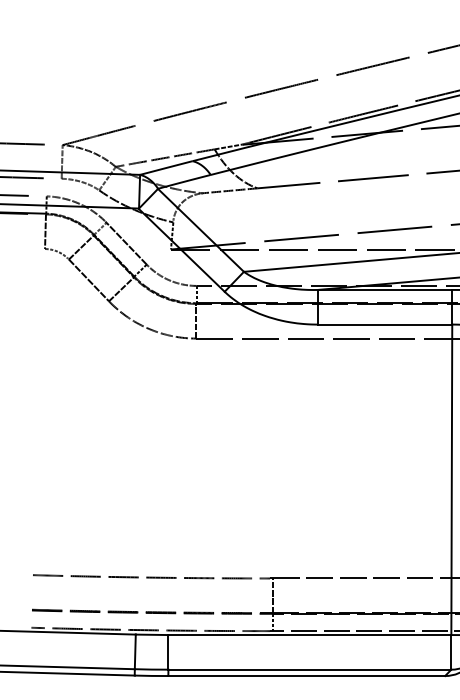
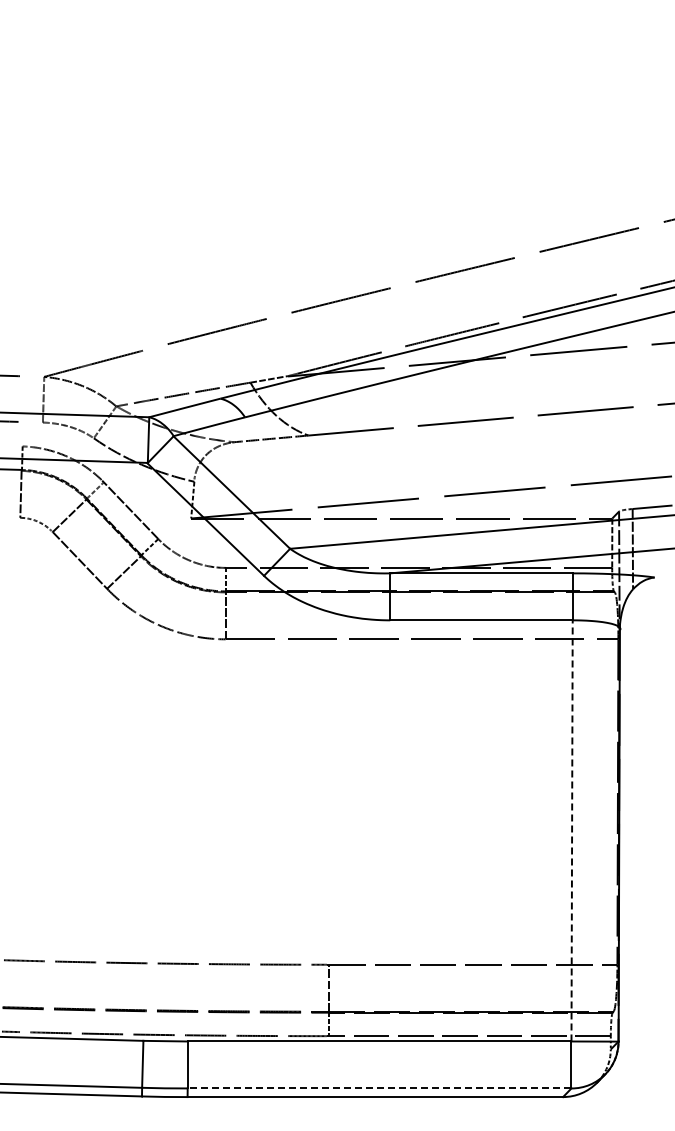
line: (452, 479) -> (572, 830), solid -> dashed
line: (309, 669) -> (379, 1088), solid -> dashed

